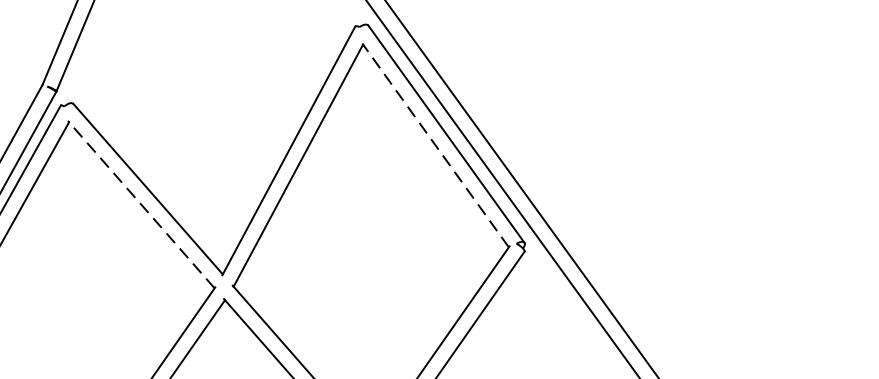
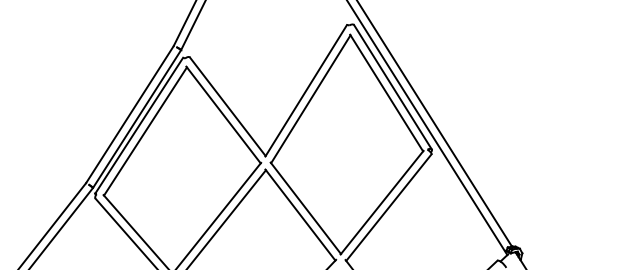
line: (435, 146) -> (386, 93), dashed -> solid
line: (141, 205) -> (223, 115), dashed -> solid

